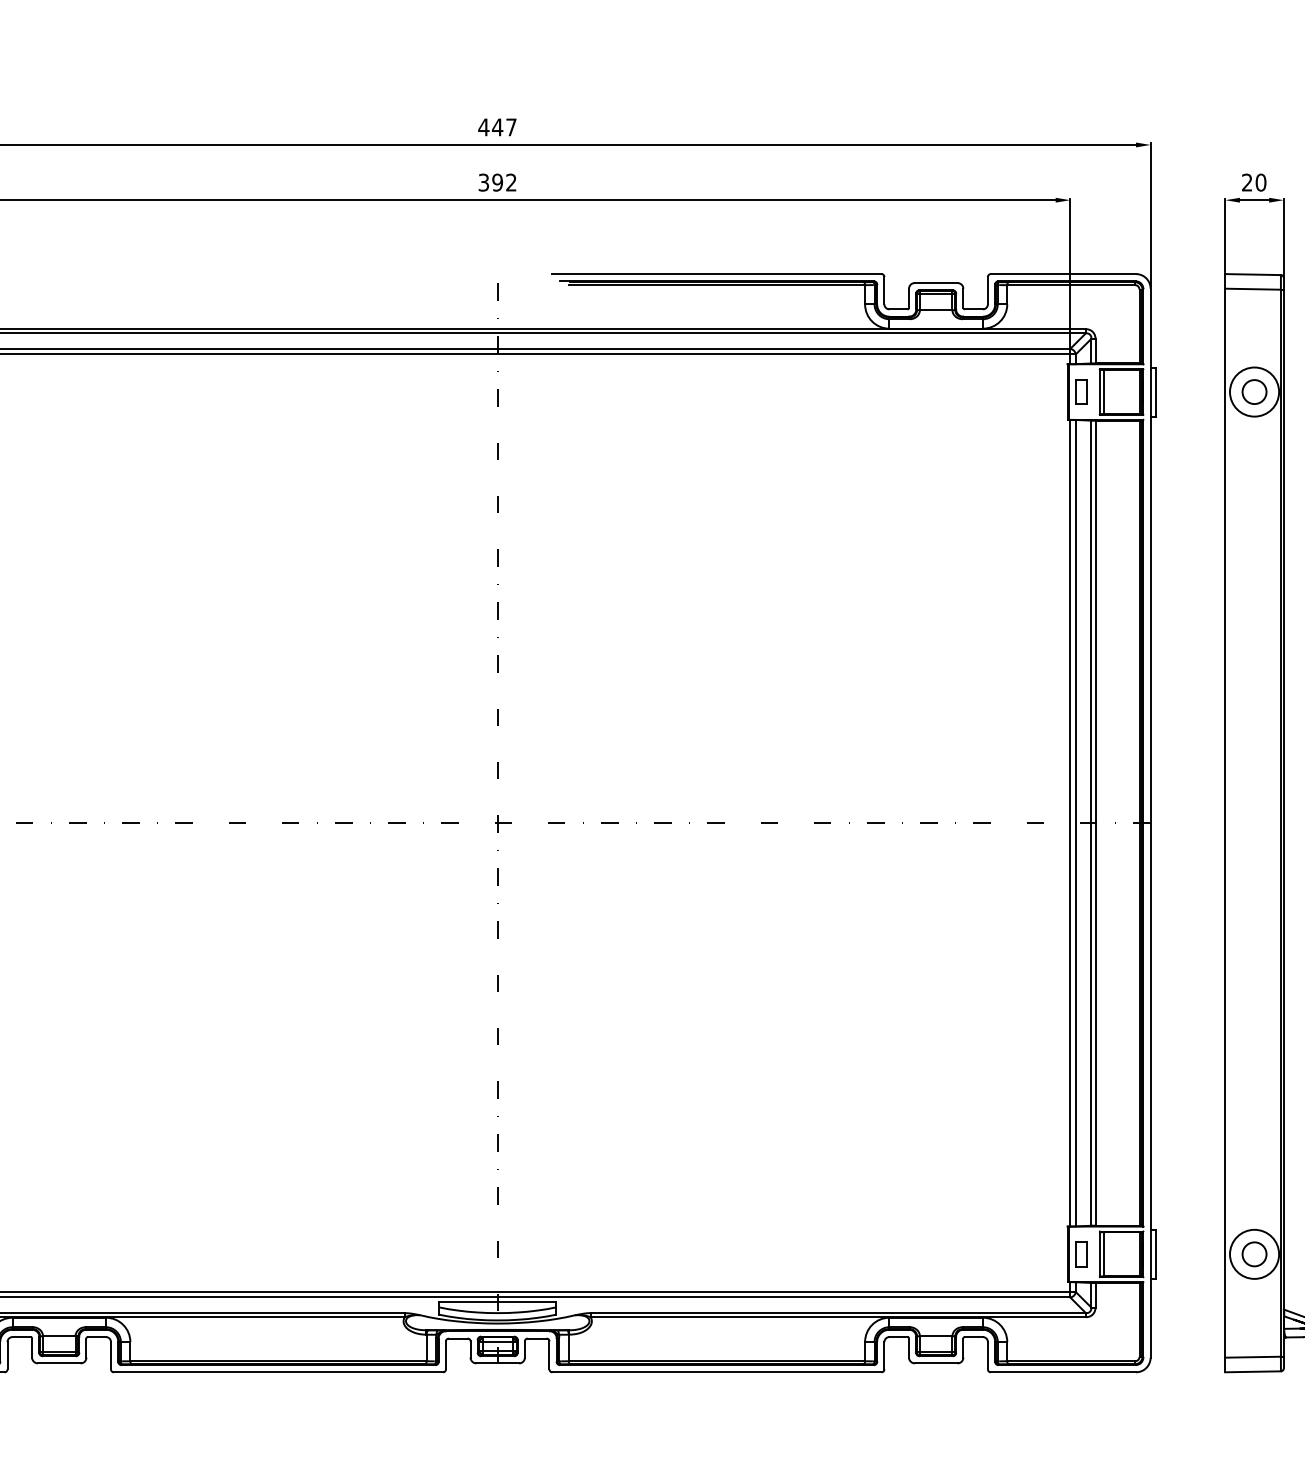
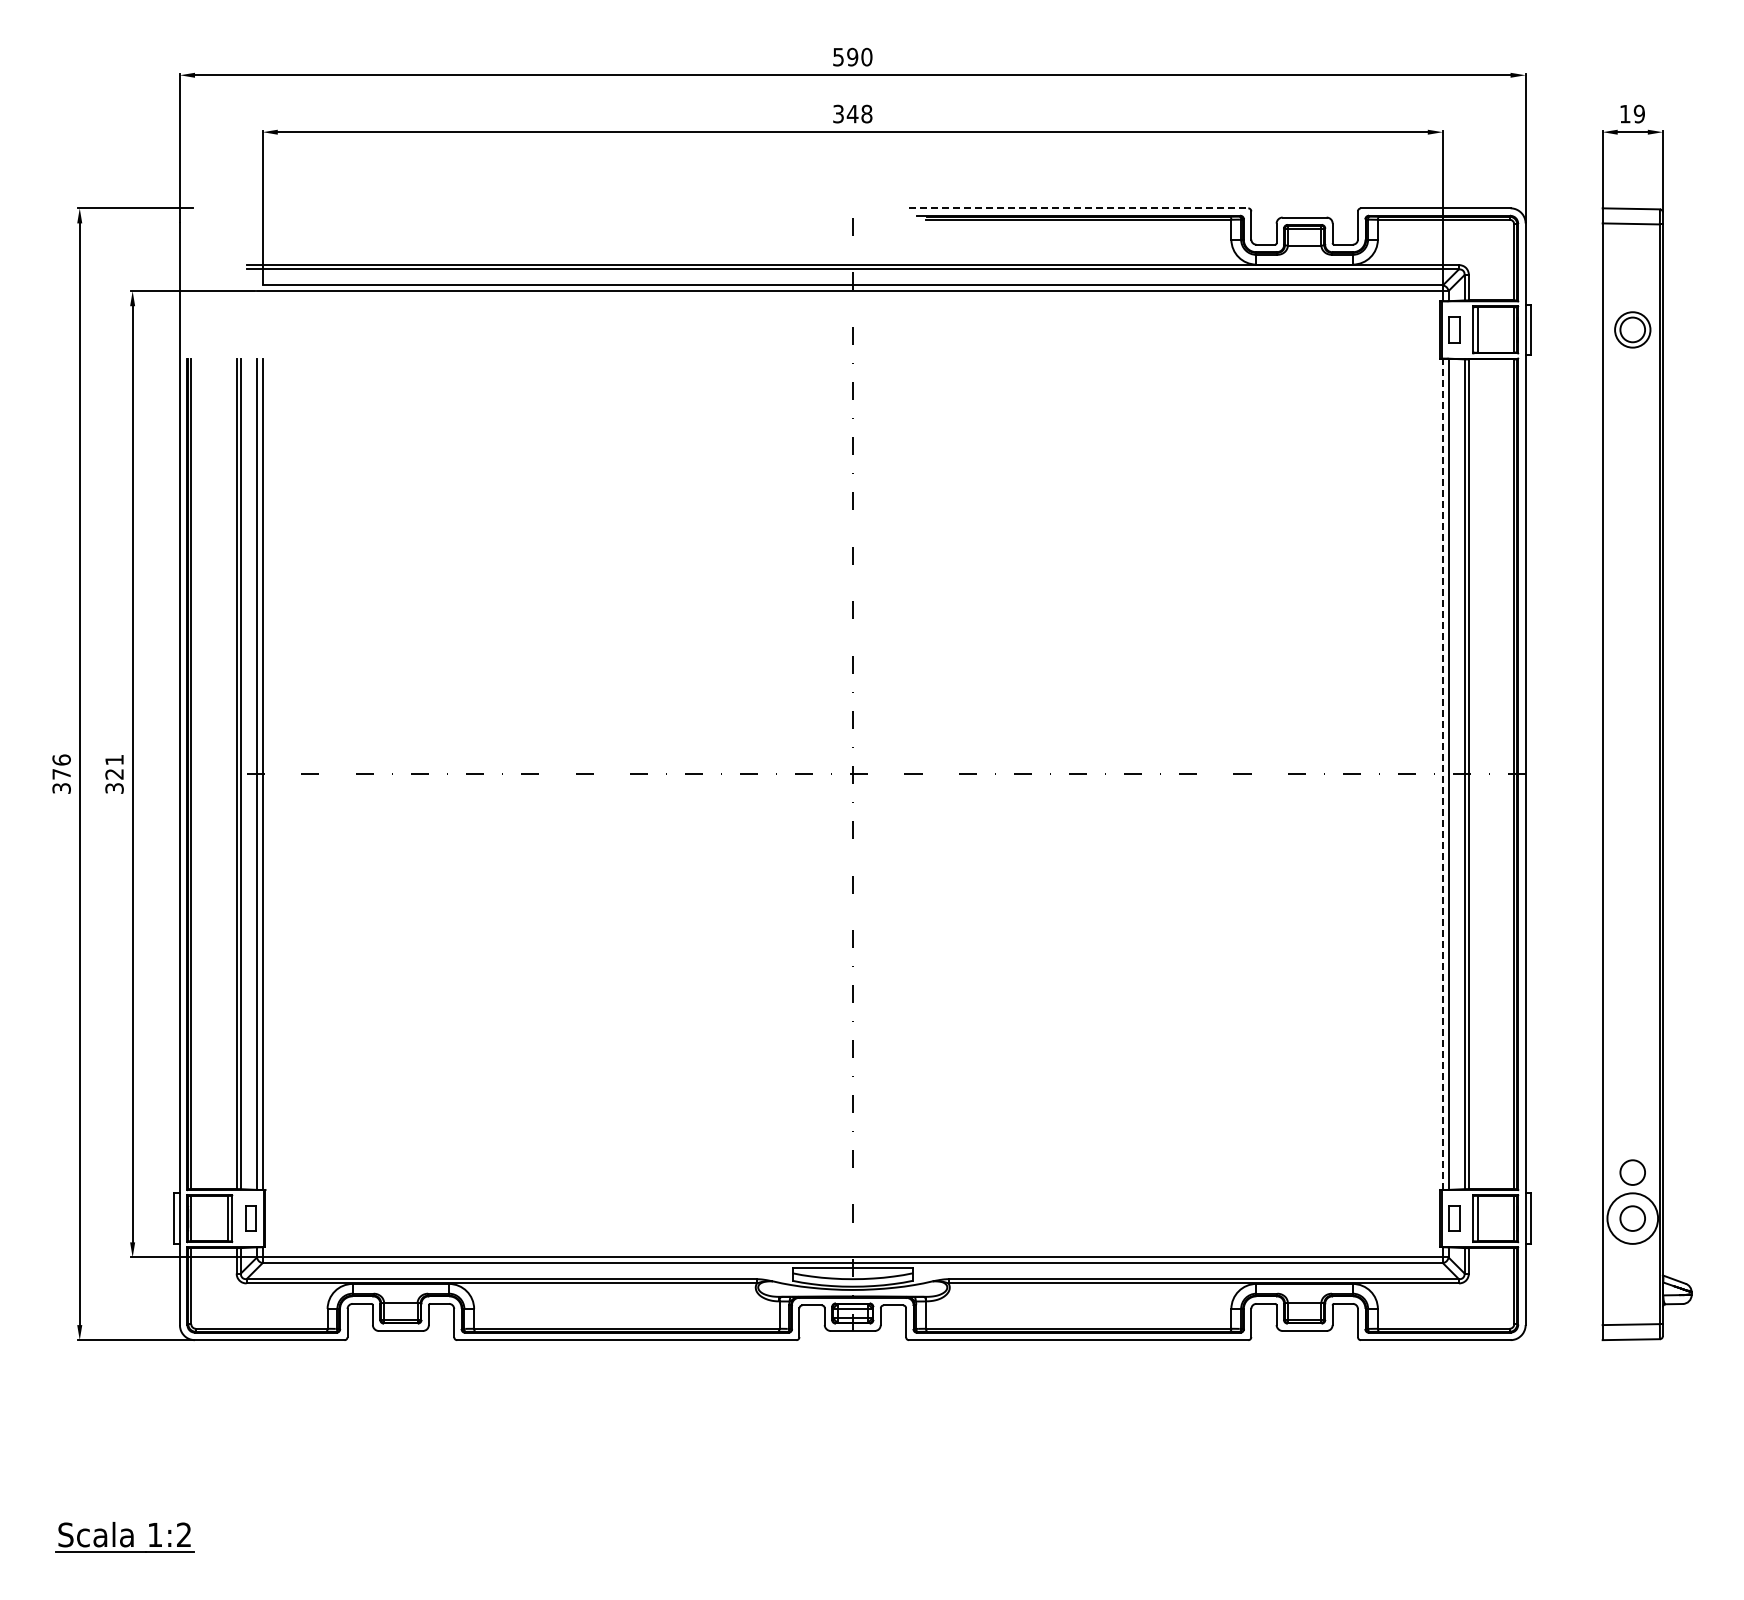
text: (497, 126) -> (852, 56), 447 -> 590
text: (504, 182) -> (859, 113), 392 -> 348
text: (1253, 182) -> (1631, 113), 20 -> 19
line: (716, 274) -> (1078, 208), solid -> dashed
circle: (1254, 391) -> (1632, 329), size x0.7
line: (1069, 823) -> (1442, 774), solid -> dashed
circle: (1254, 1209) -> (1632, 1172), added

